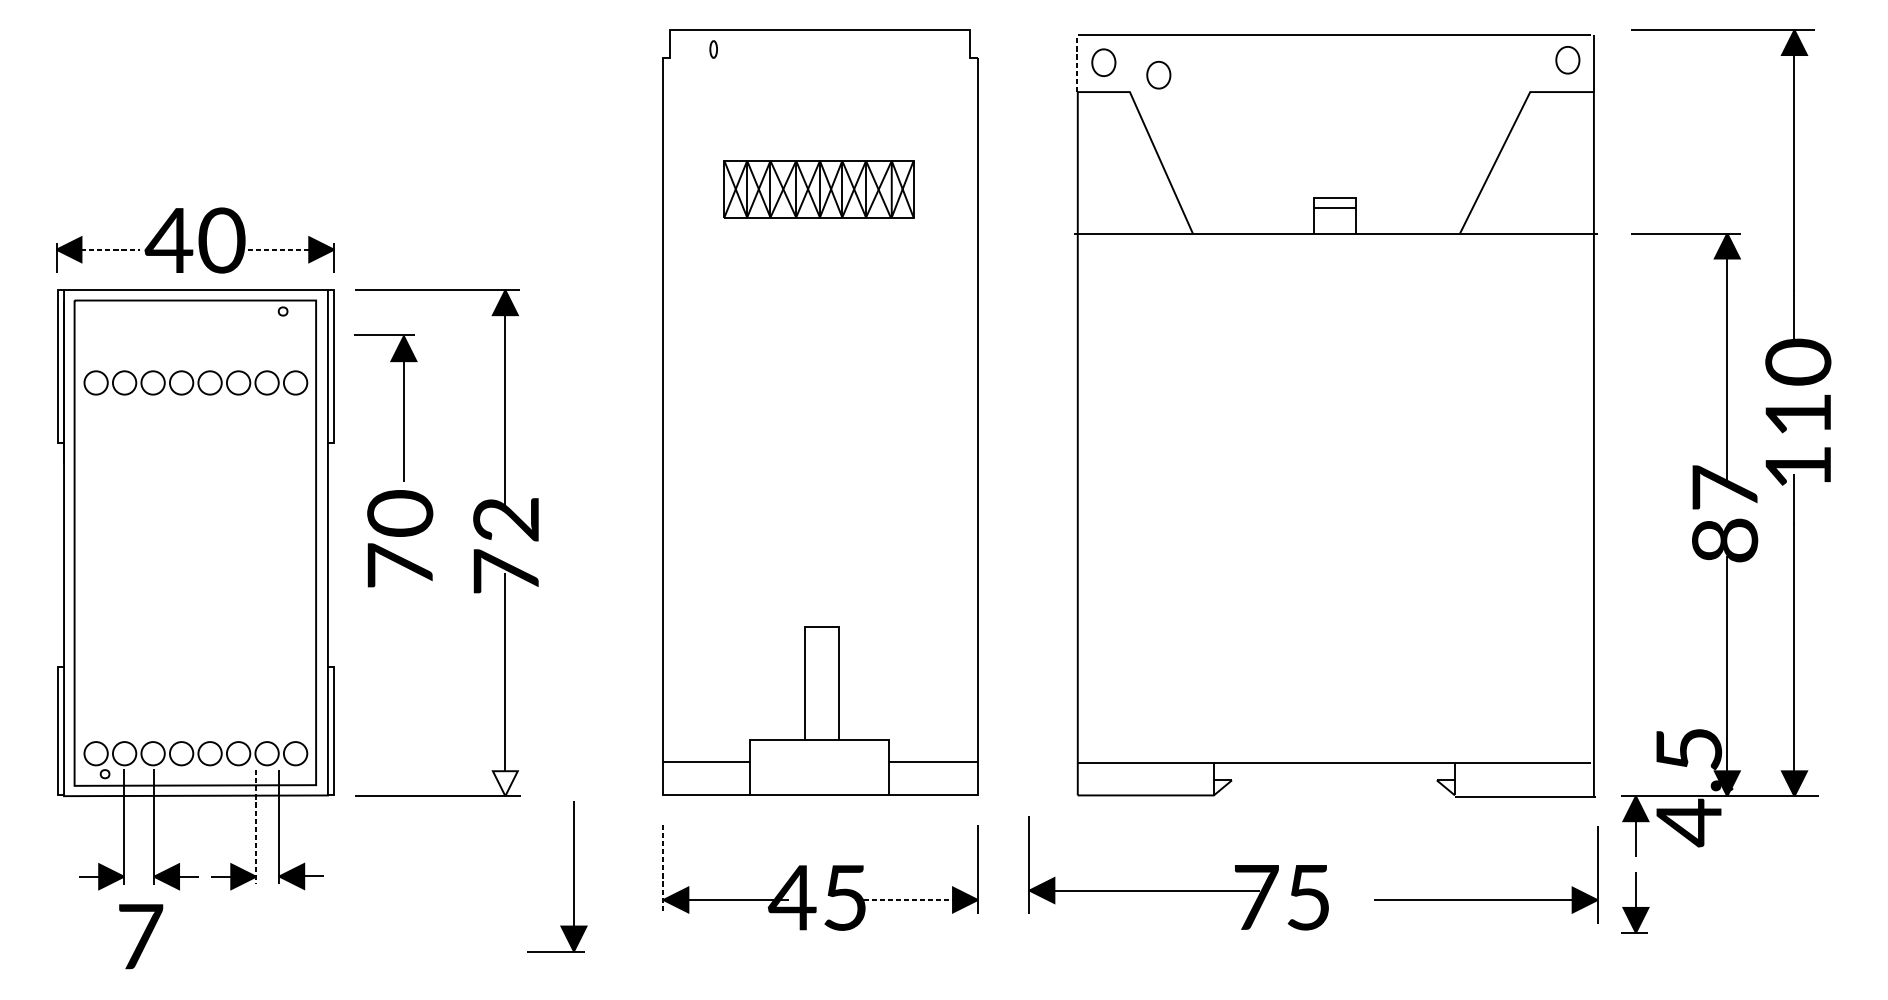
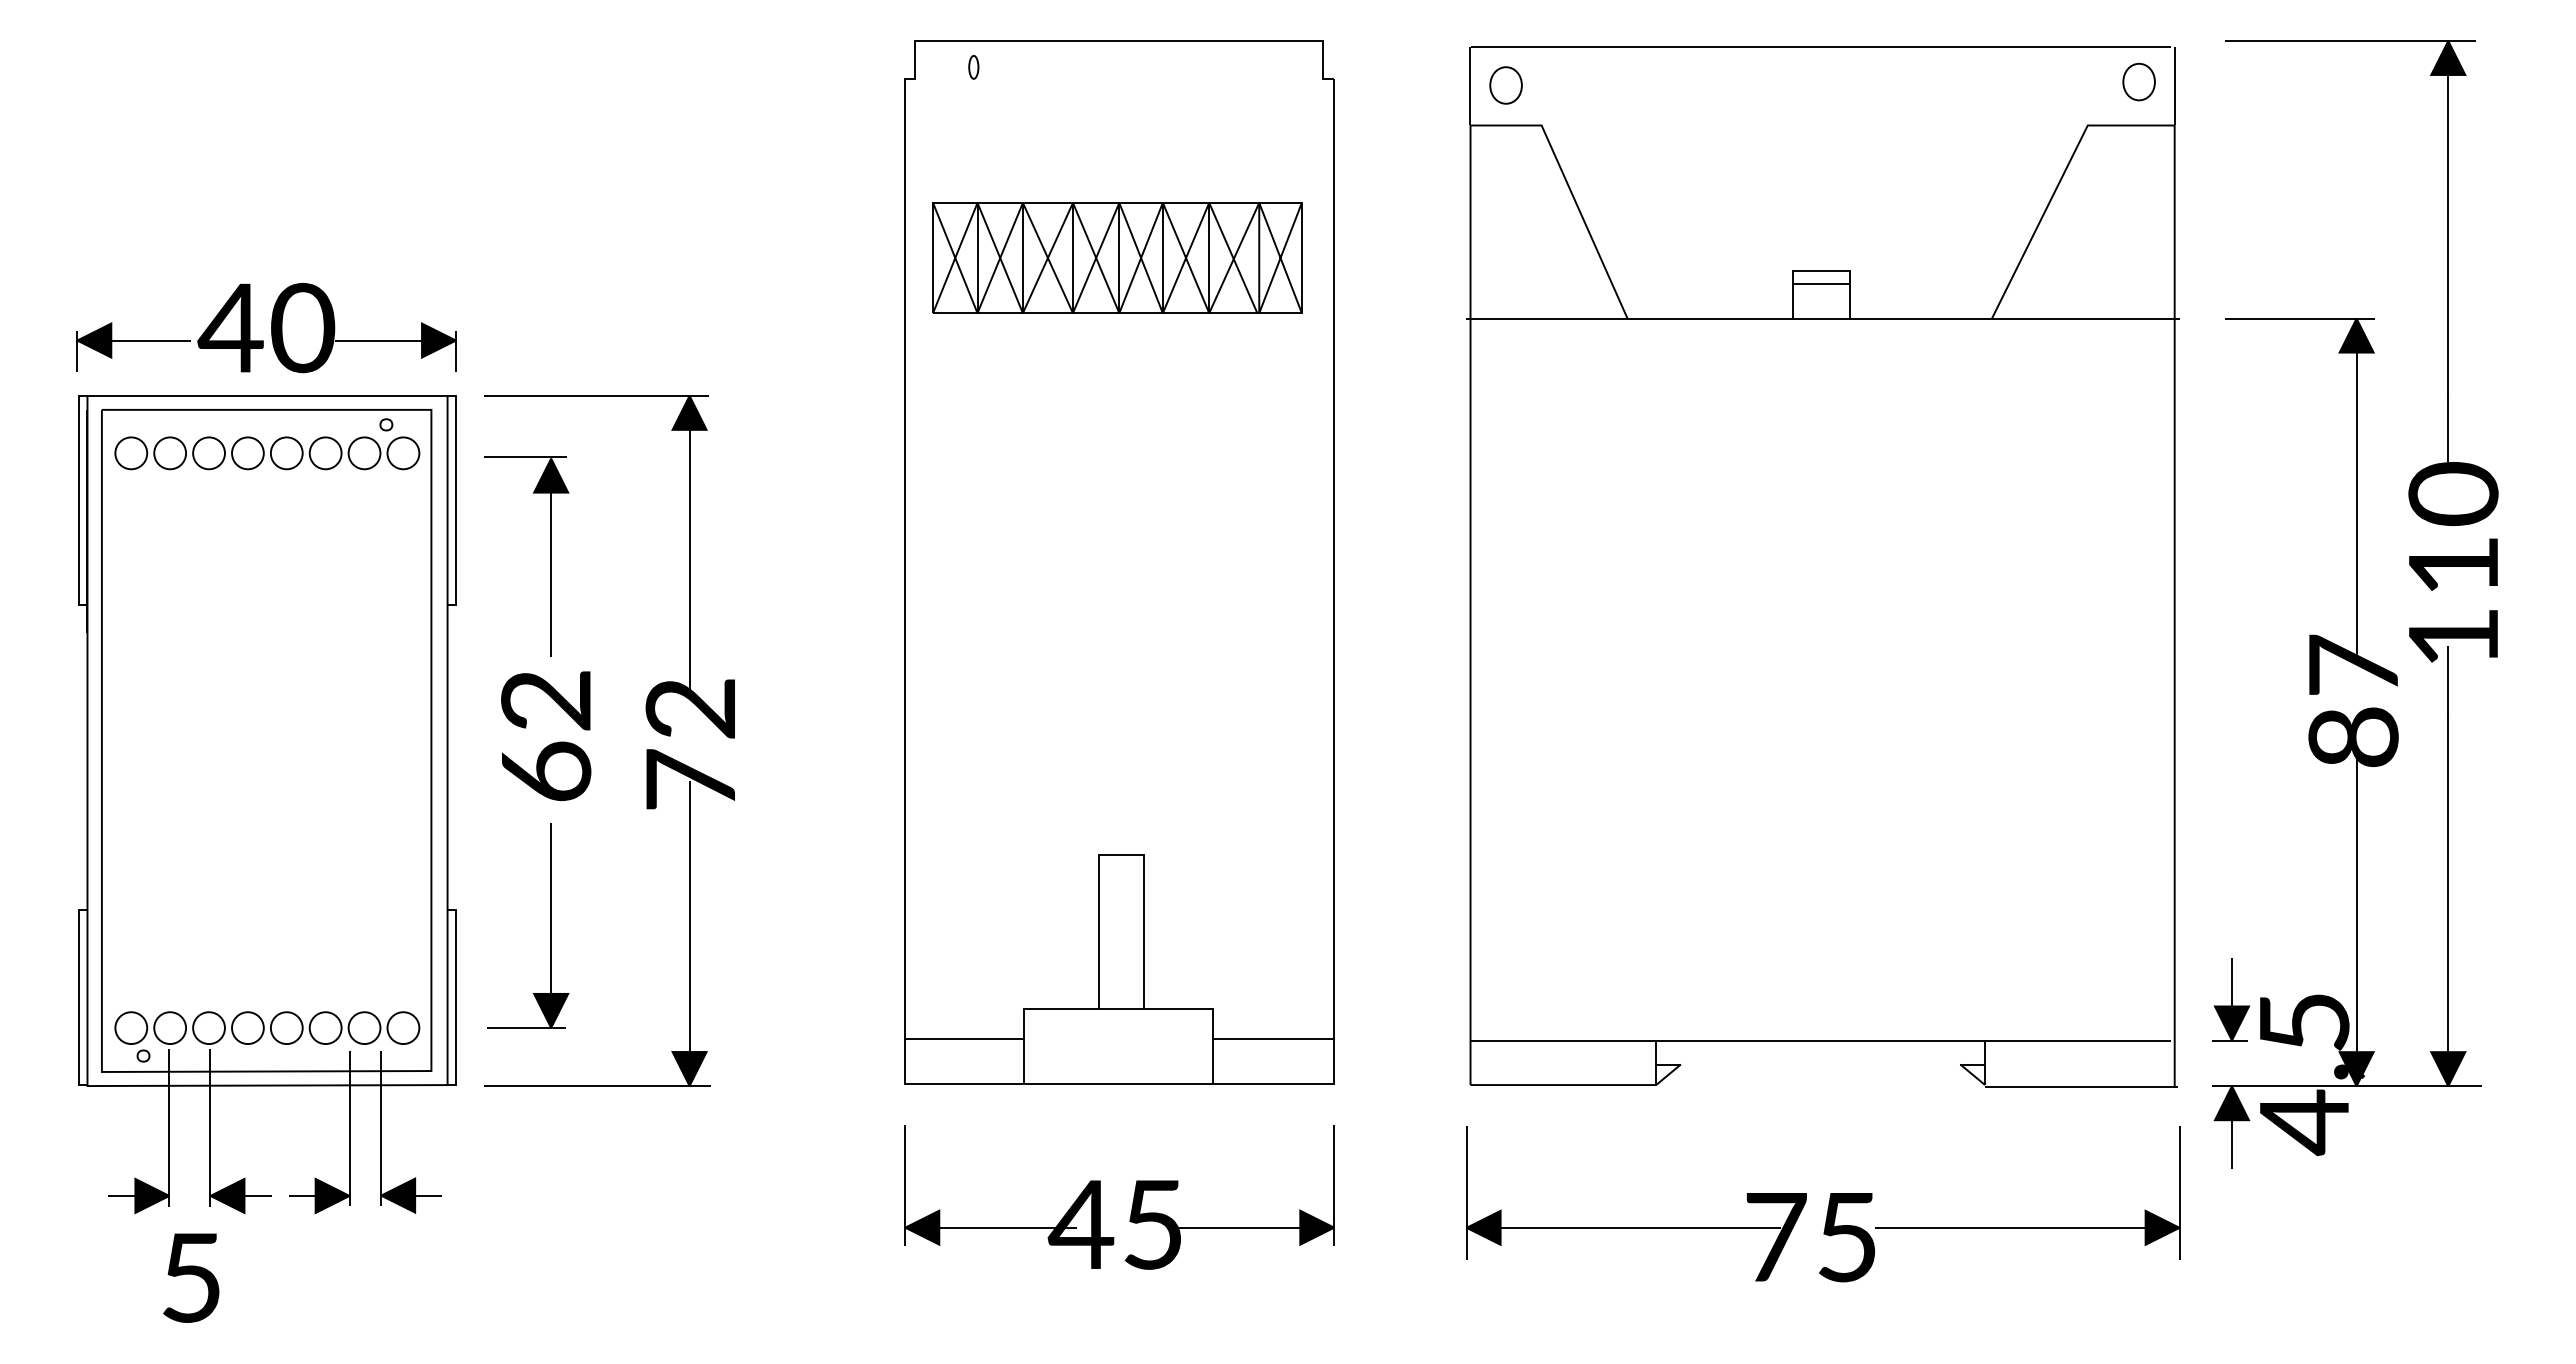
line: (1077, 63) -> (1469, 86), dashed -> solid
part: (1158, 75) -> (1580, 102), removed
part: (819, 188) -> (1117, 257), size x1.43
line: (110, 249) -> (151, 340), dashed -> solid
line: (277, 249) -> (378, 340), dashed -> solid
part: (195, 383) -> (267, 453), moved
text: (400, 538) -> (546, 734), 70 -> 62
fill: (505, 784) -> (689, 1069), added
line: (256, 827) -> (349, 1128), dashed -> solid
line: (663, 869) -> (905, 1186), dashed -> solid
part: (573, 876) -> (550, 925), moved
part: (1178, 890) -> (1670, 1227), moved
line: (904, 899) -> (1233, 1227), dashed -> solid
part: (1635, 902) -> (2231, 999), moved
text: (140, 936) -> (192, 1277), 7 -> 5

